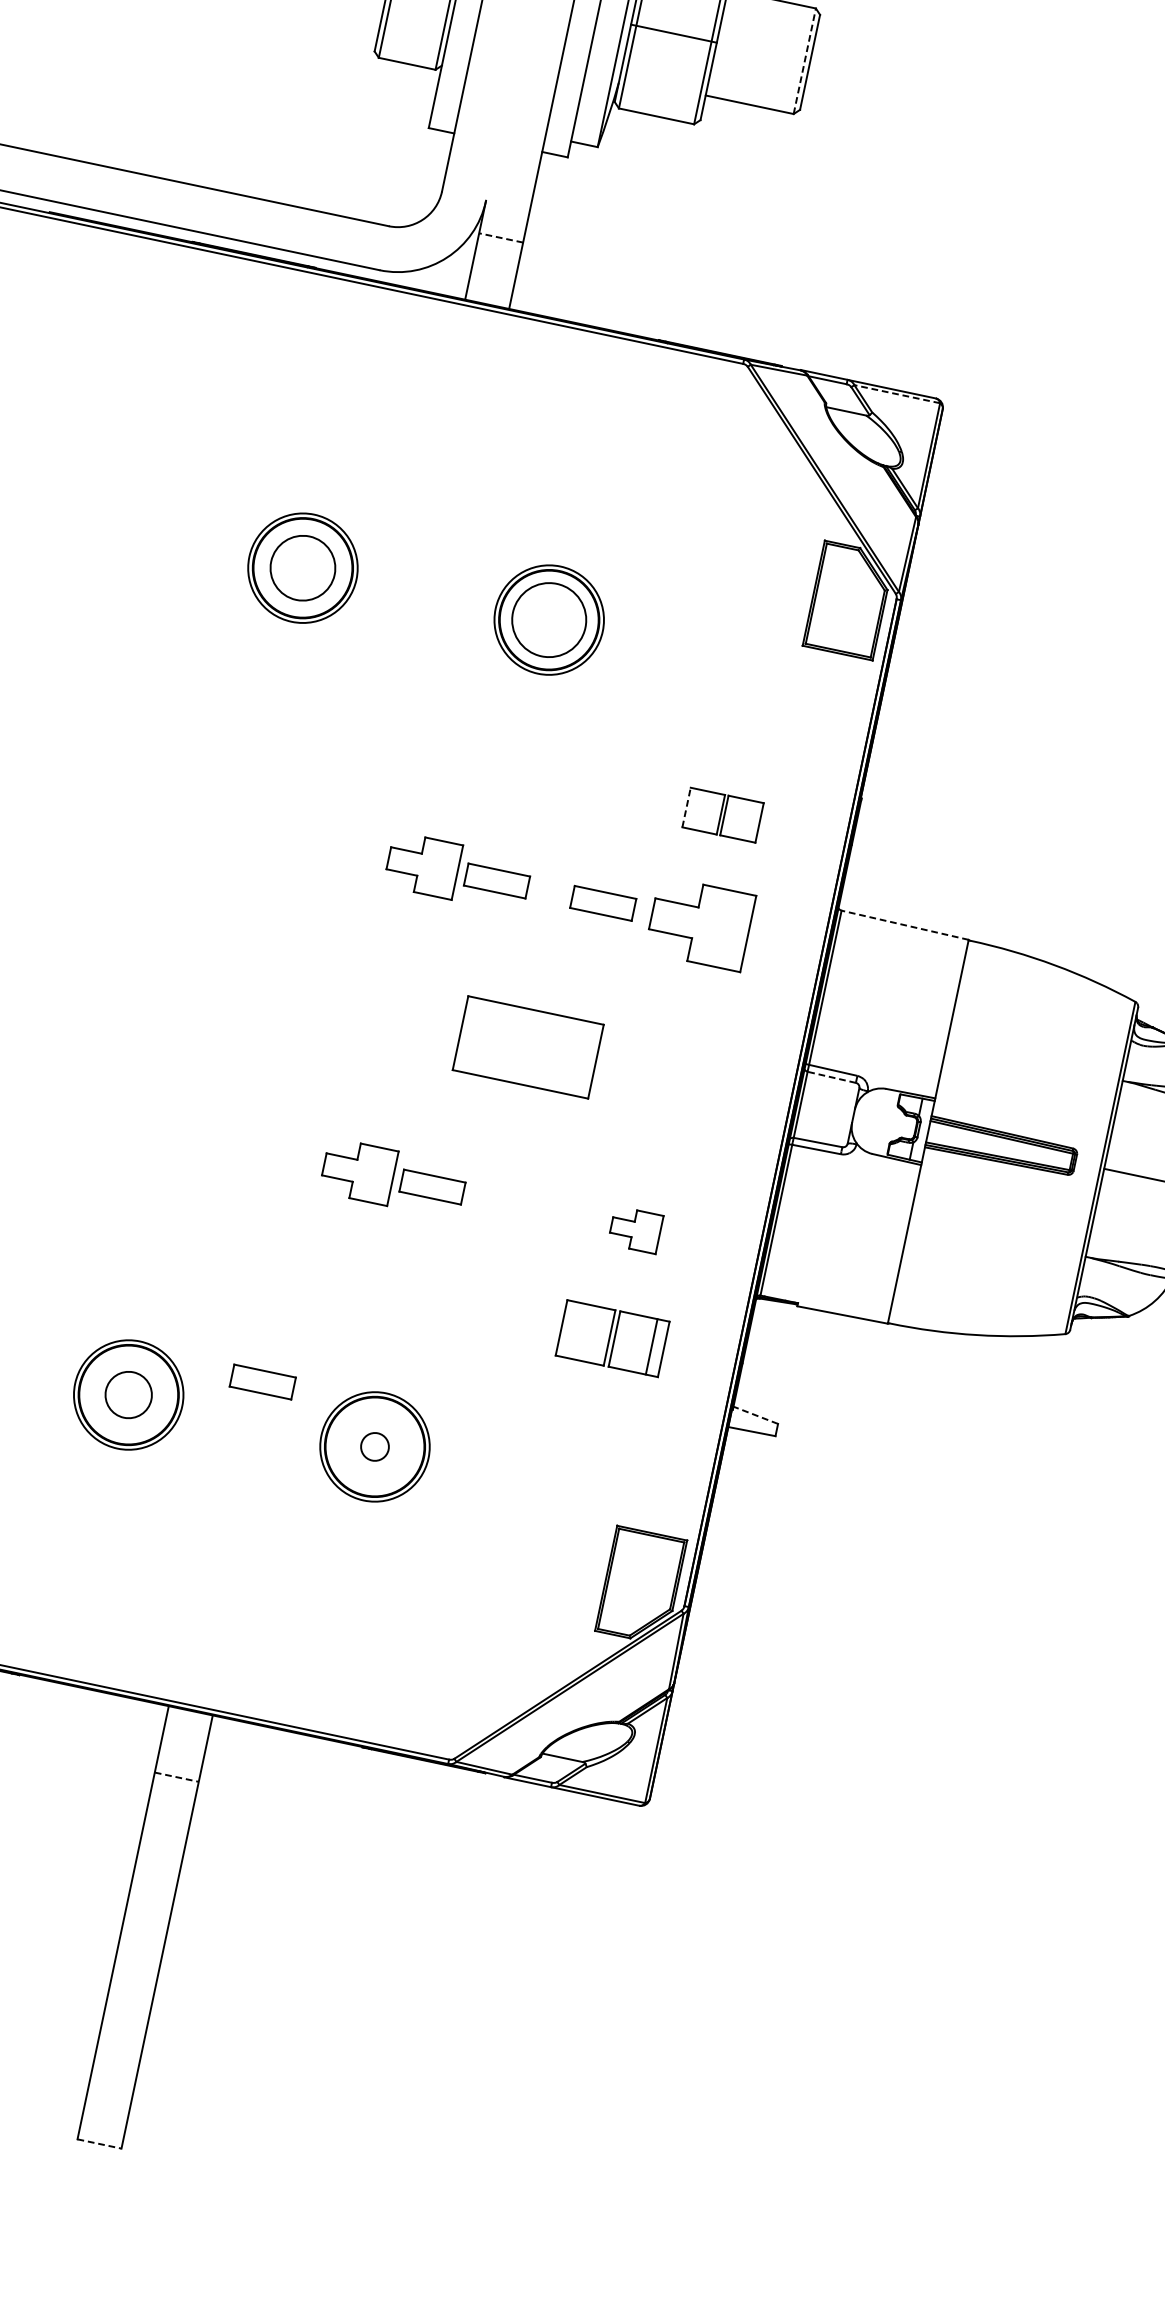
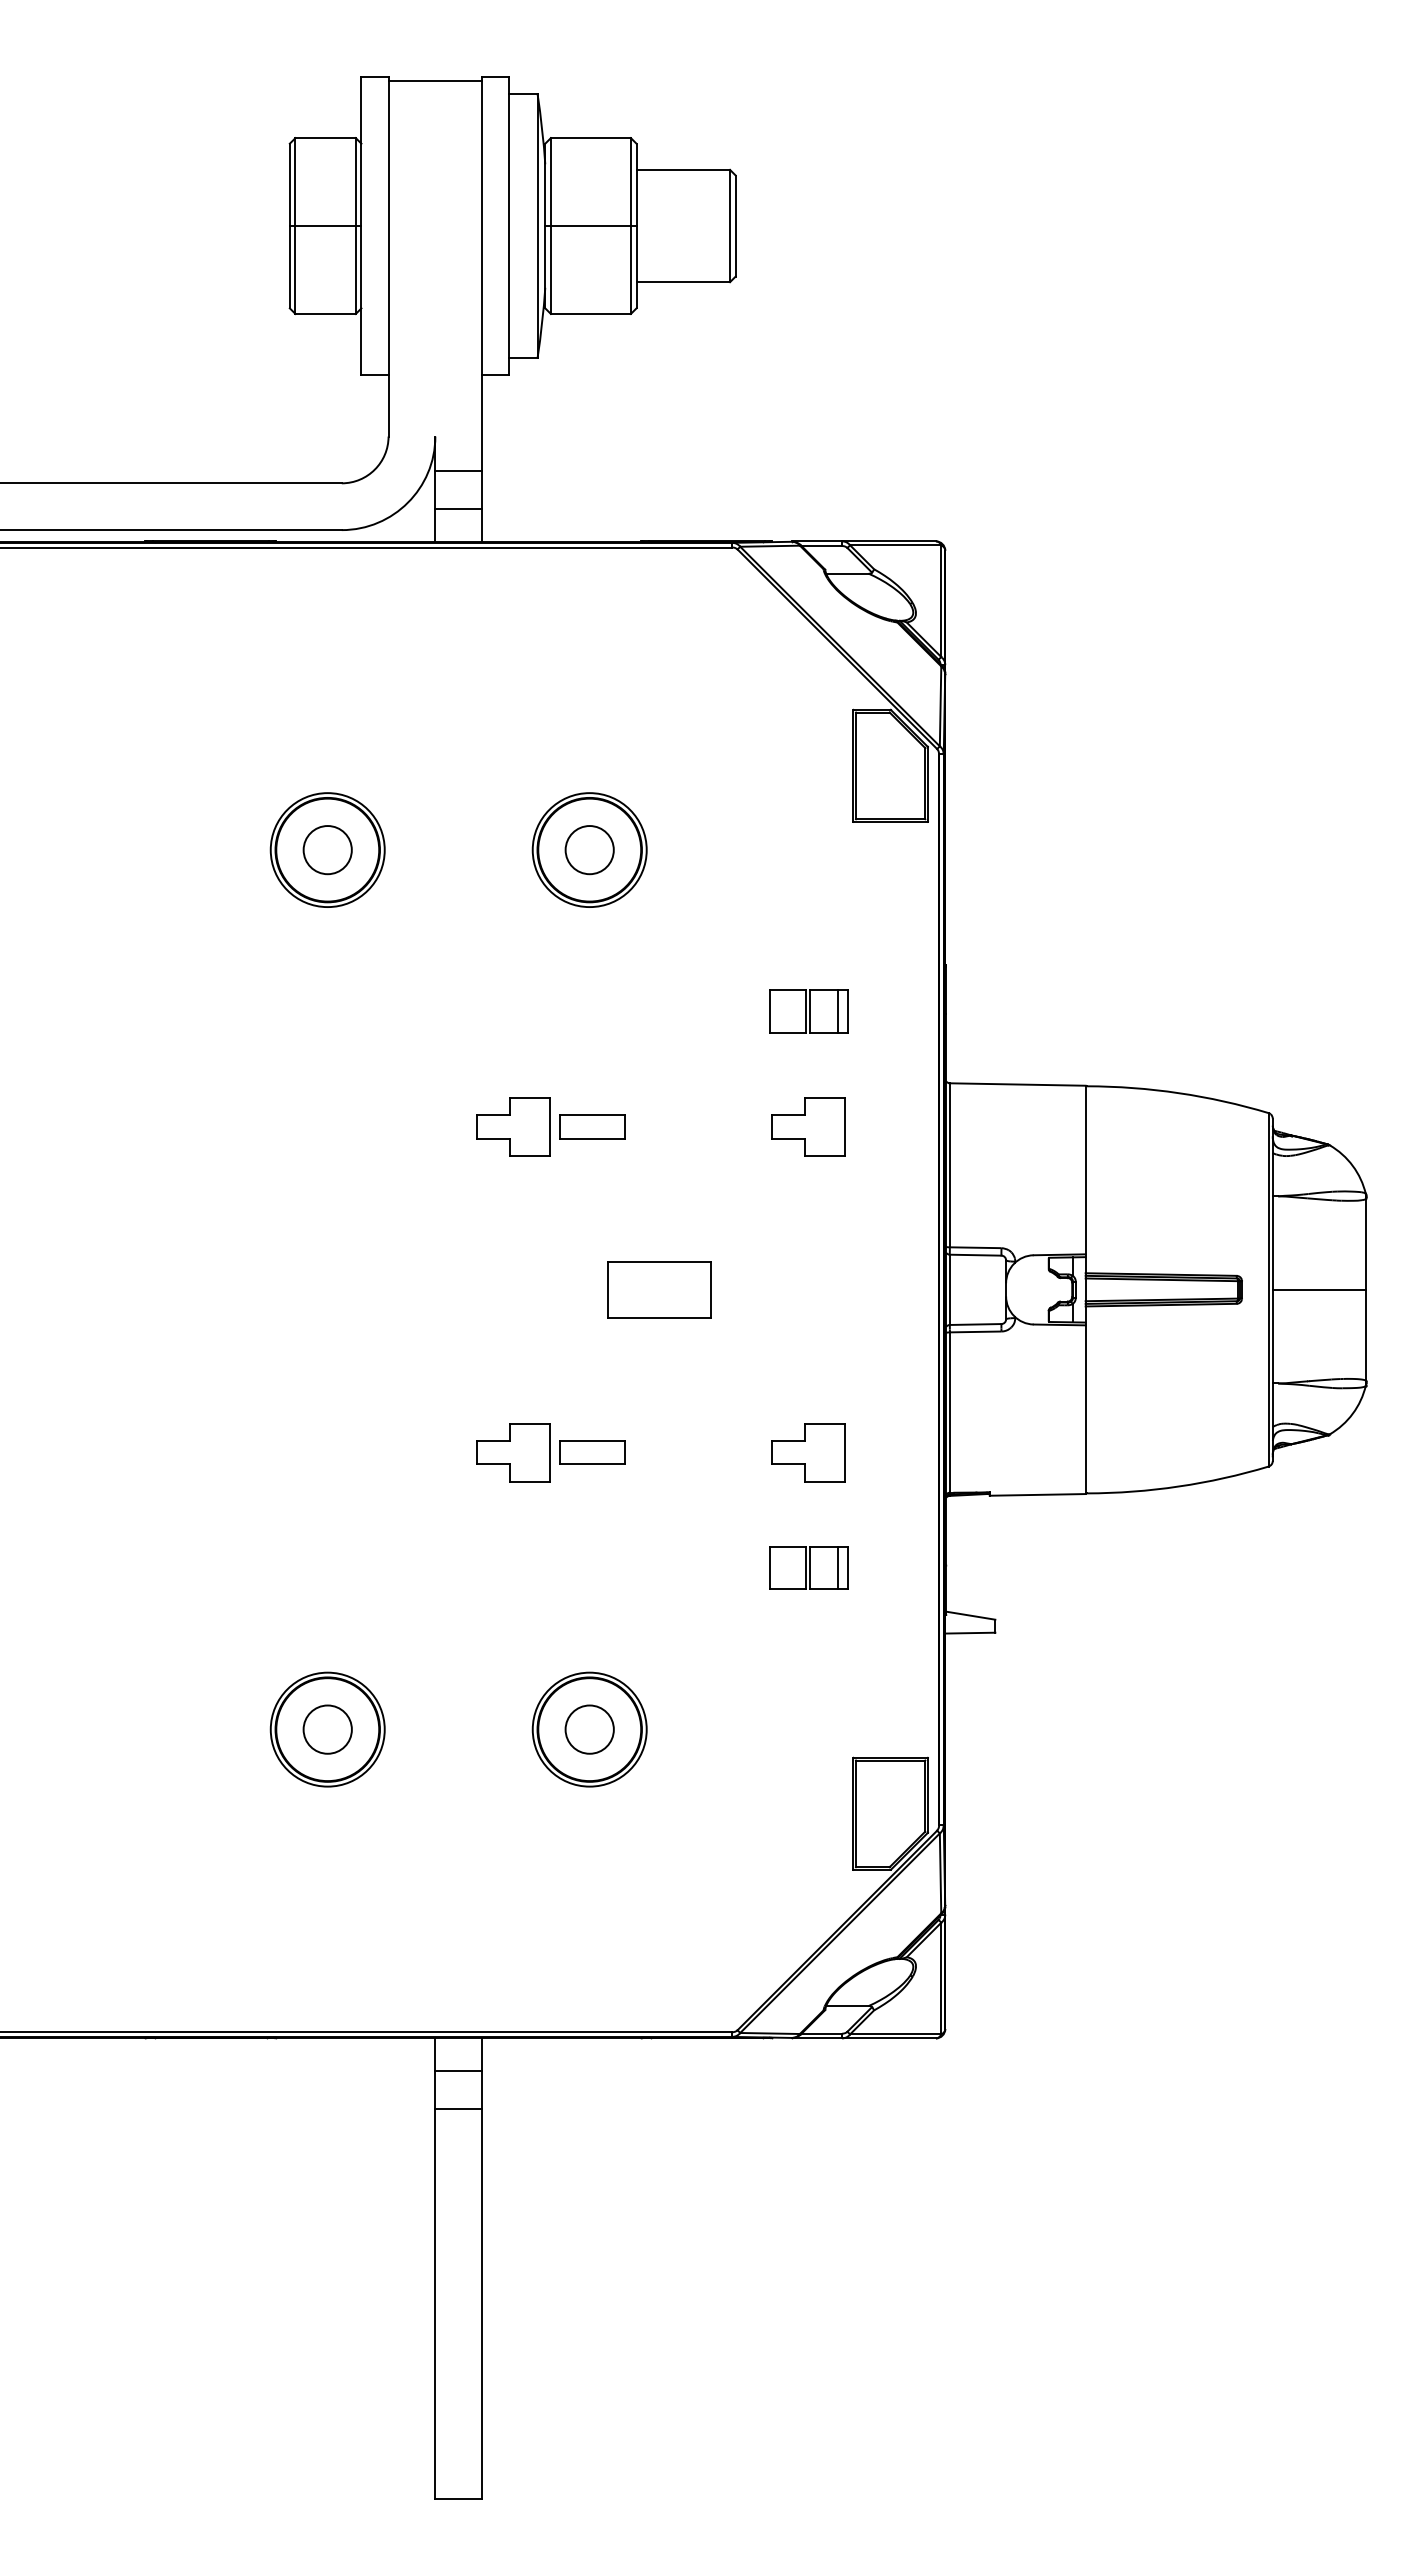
line: (805, 60) -> (730, 225), dashed -> solid
line: (500, 238) -> (458, 471), dashed -> solid
line: (493, 272) -> (458, 508), added
line: (897, 394) -> (895, 545), dashed -> solid
circle: (302, 568) -> (327, 850), size x0.71
circle: (548, 620) -> (589, 850), size x0.62
line: (686, 807) -> (769, 1011), dashed -> solid
line: (751, 821) -> (838, 1011), added
part: (603, 902) -> (705, 1126), removed
part: (700, 923) -> (808, 1126), size x0.71
line: (904, 925) -> (1017, 1084), dashed -> solid
part: (527, 1046) -> (659, 1289), size x0.71
line: (831, 1077) -> (975, 1255), dashed -> solid
part: (635, 1229) -> (808, 1452), size x1.43
part: (612, 1337) -> (808, 1567), size x0.71
part: (262, 1381) -> (461, 1687), removed
line: (755, 1415) -> (970, 1615), dashed -> solid
circle: (374, 1446) -> (589, 1729), size x1.67
line: (183, 1742) -> (458, 2071), added
line: (177, 1777) -> (459, 2108), dashed -> solid
line: (100, 2143) -> (459, 2498), dashed -> solid

